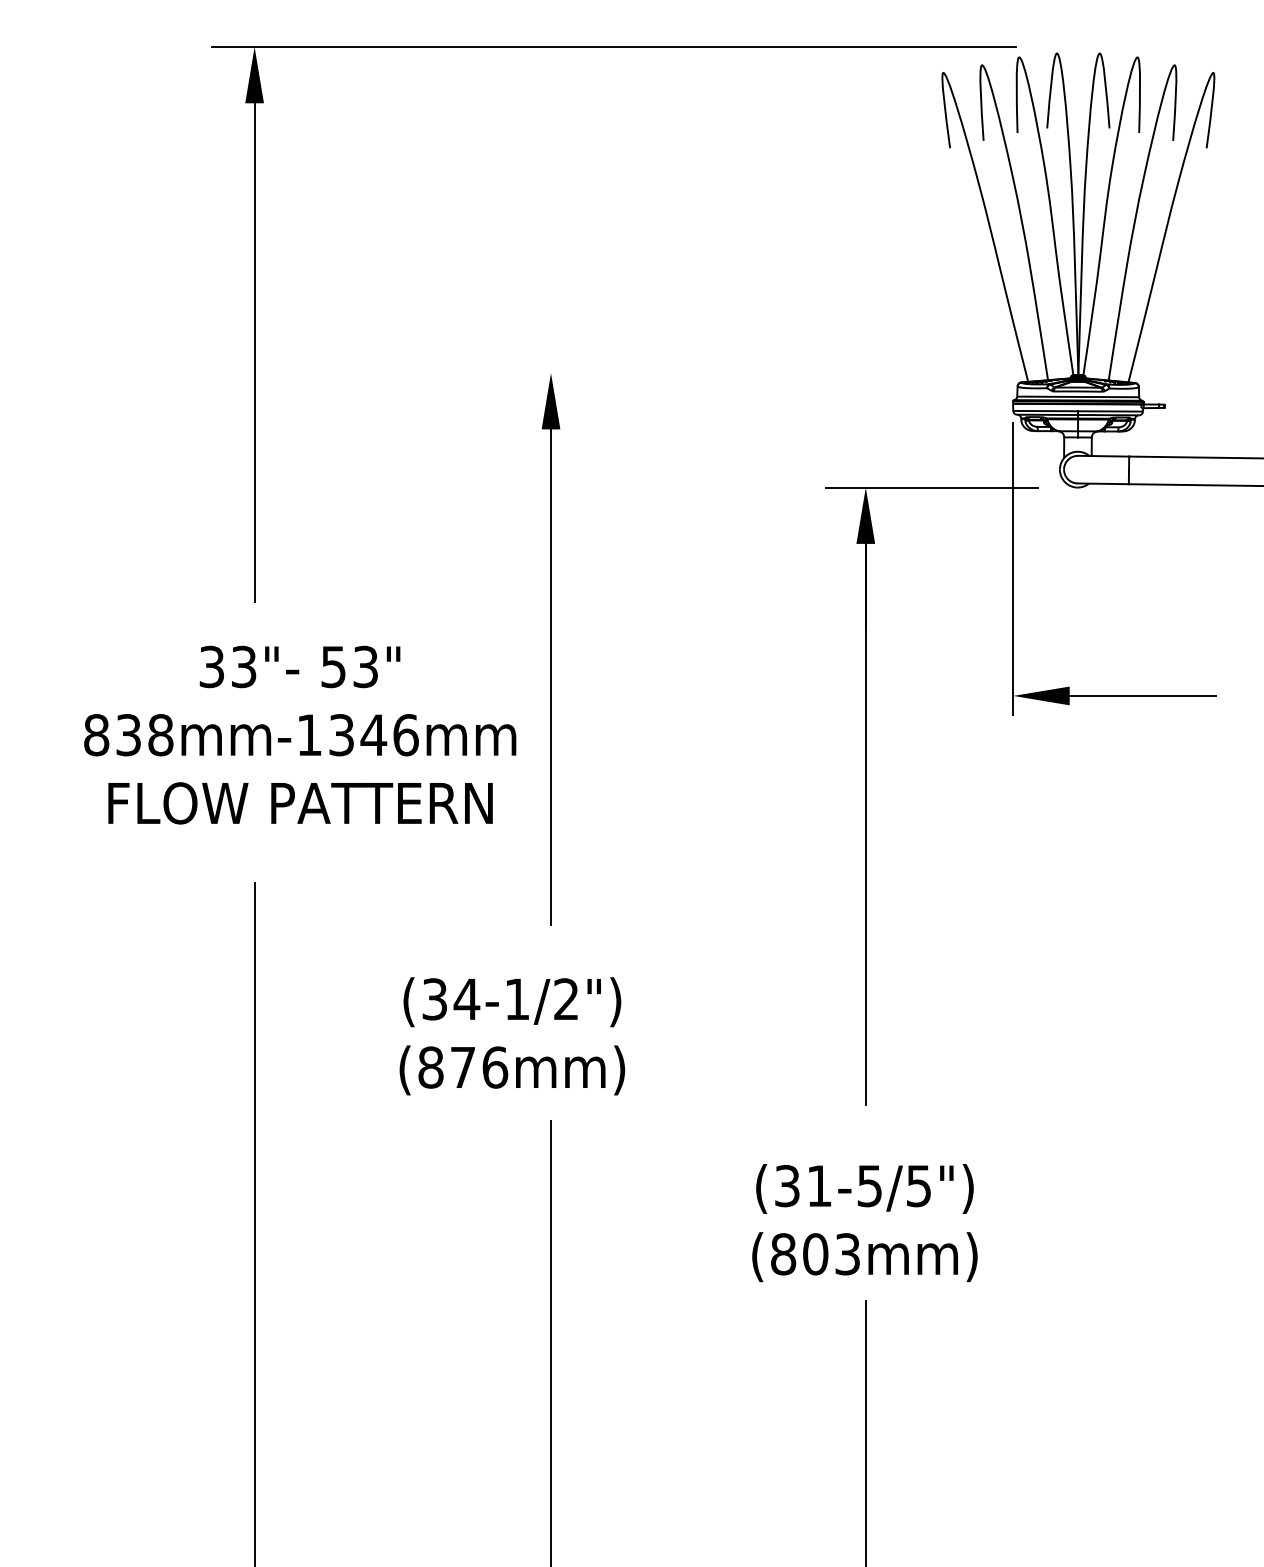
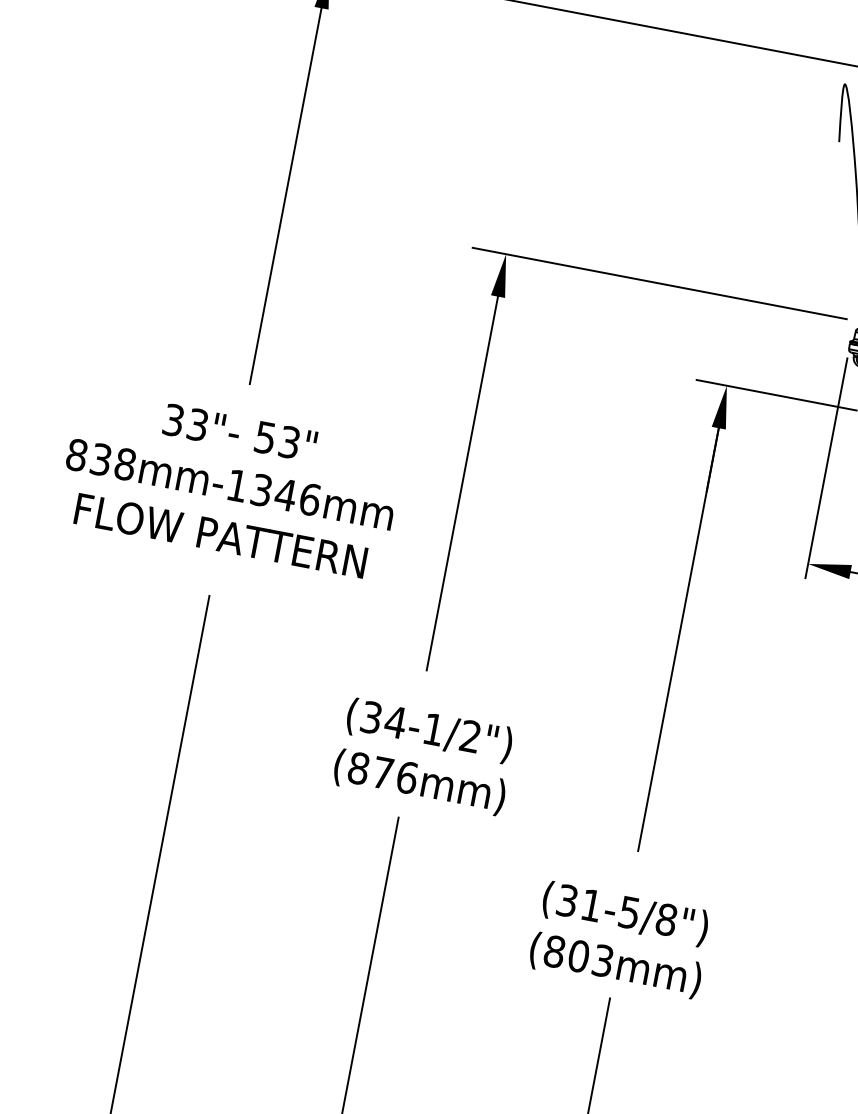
line: (754, 373) -> (659, 283), added
text: (300, 734) -> (230, 483), moved
text: (512, 1036) -> (424, 756), moved
text: (918, 1186) -> (666, 920), (31-5/5") -> (31-5/8")

